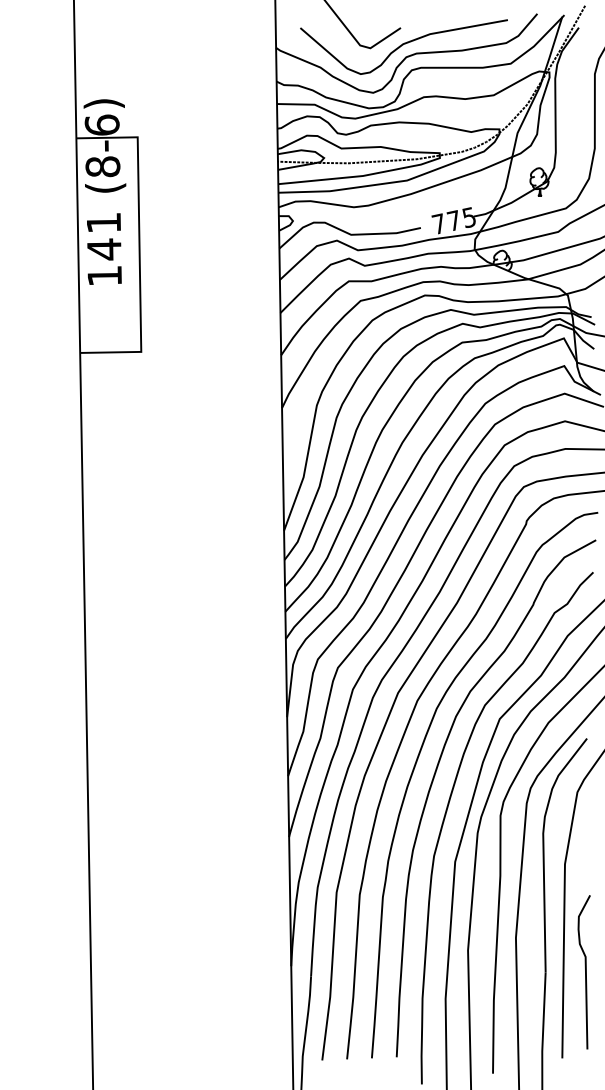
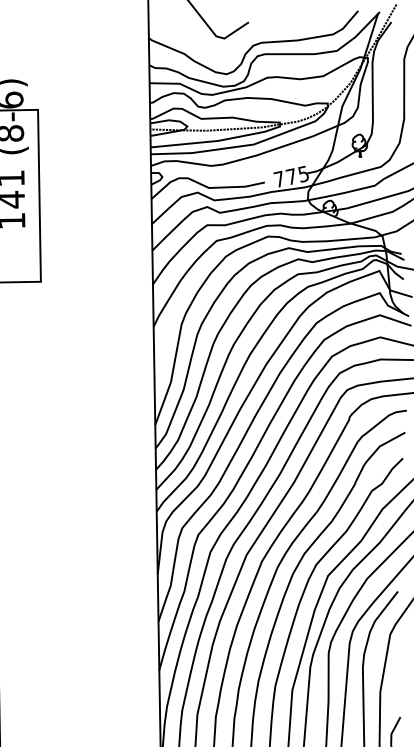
curve: (403, 45) -> (250, 36), removed

